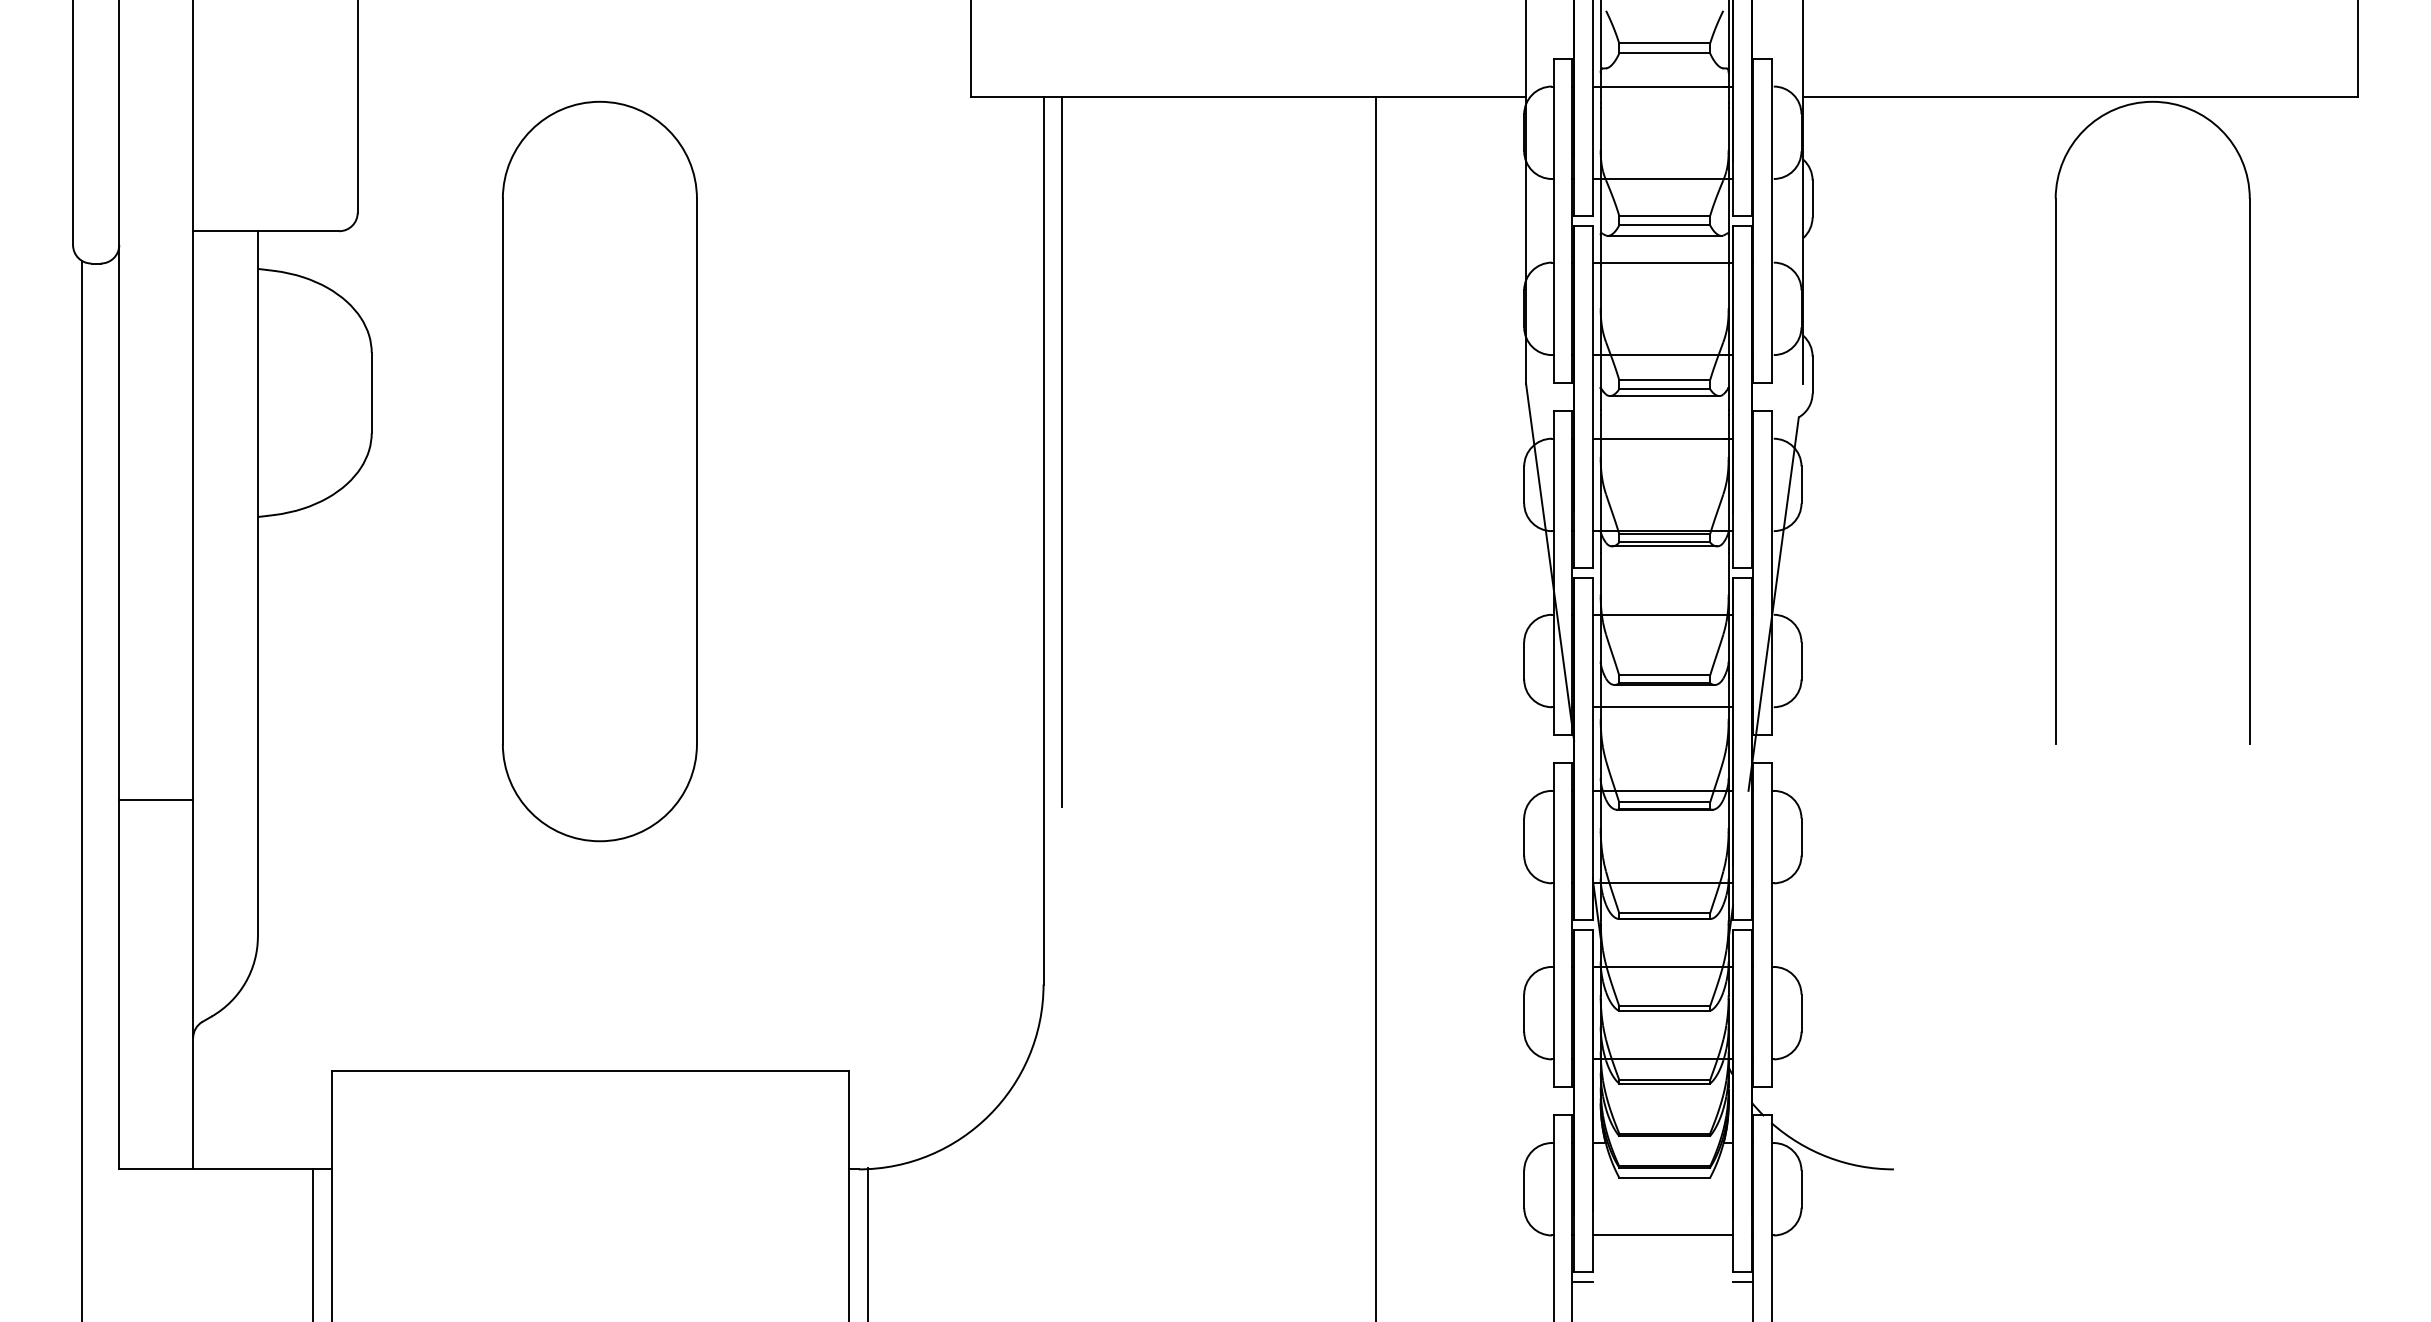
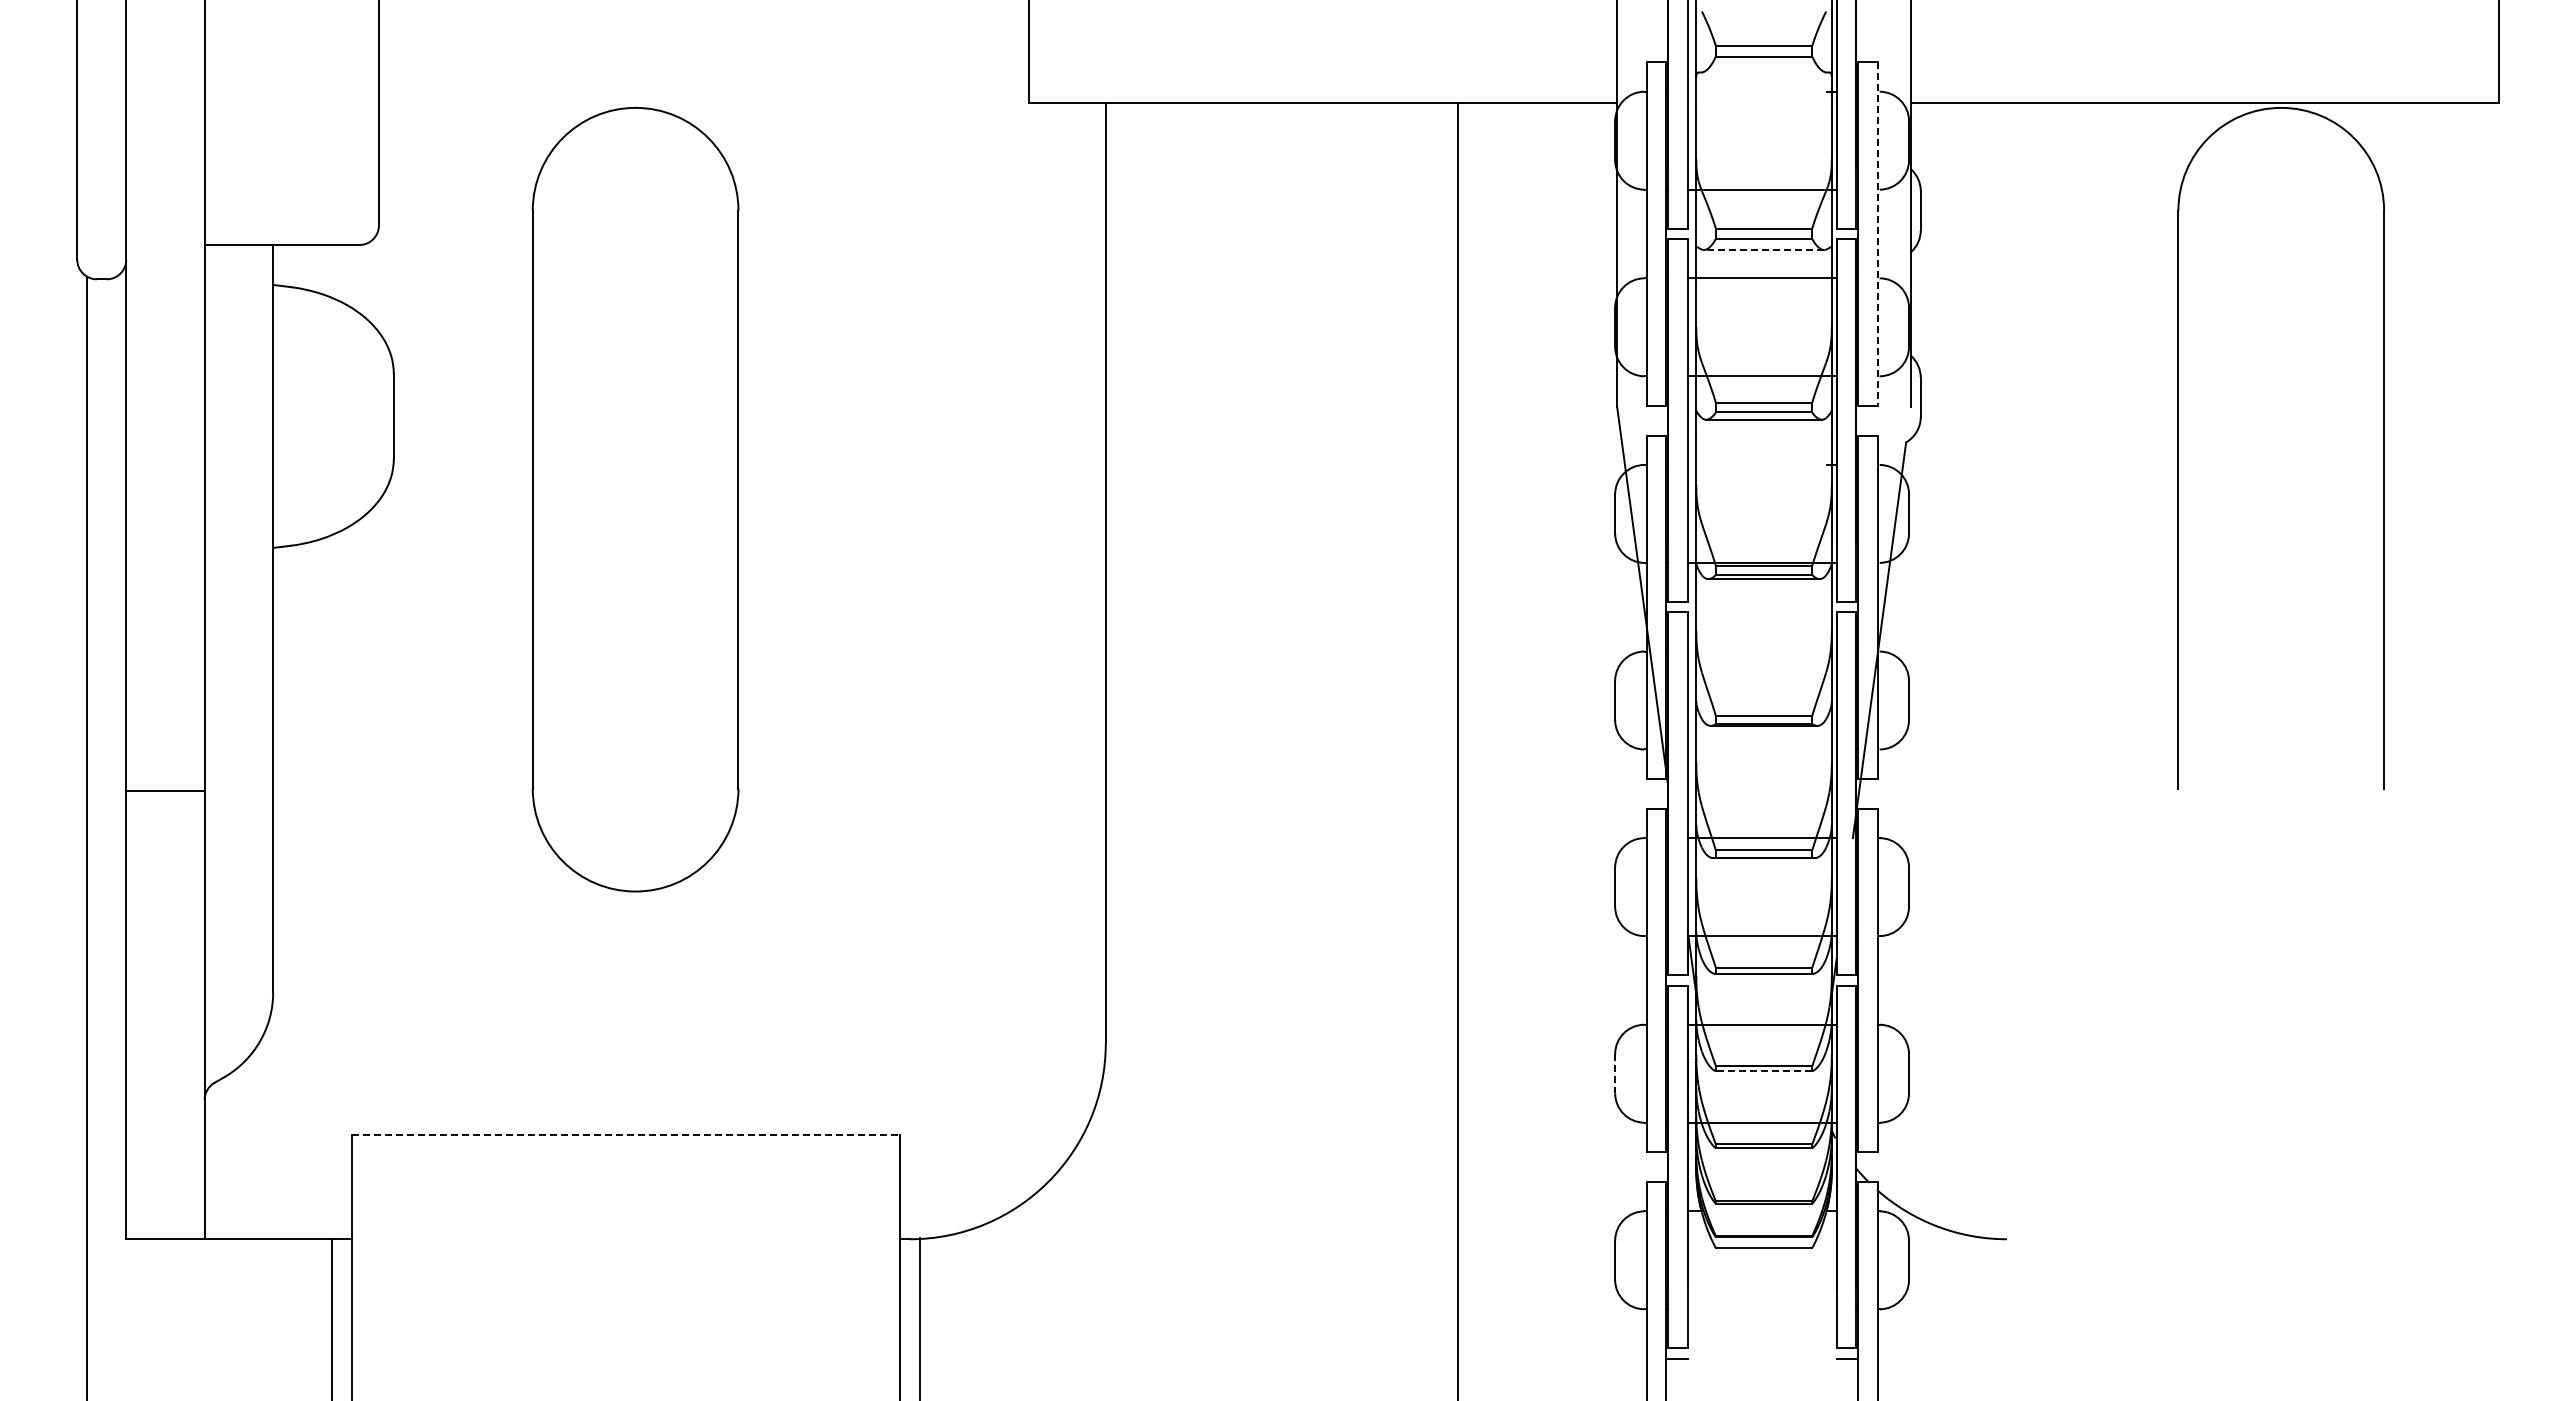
line: (1662, 86) -> (1761, 91), removed
line: (1771, 221) -> (1877, 234), solid -> dashed
line: (1664, 236) -> (1763, 250), solid -> dashed
line: (1662, 438) -> (1761, 464), removed
line: (1062, 452) -> (1125, 479), removed
line: (1662, 614) -> (1761, 651), removed
line: (1662, 707) -> (1761, 749), removed
line: (156, 799) -> (165, 791), moved
line: (1664, 1011) -> (1763, 1071), solid -> dashed
line: (1524, 1012) -> (1615, 1073), solid -> dashed
line: (591, 1071) -> (626, 1135), solid -> dashed
line: (1662, 1235) -> (1761, 1309), removed

